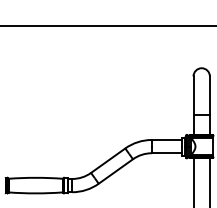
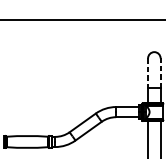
line: (209, 95) -> (160, 72), solid -> dashed
line: (193, 96) -> (148, 73), solid -> dashed

